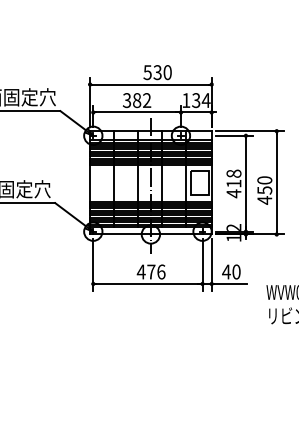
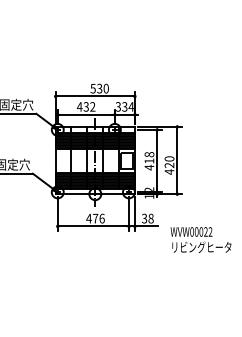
text: (131, 99) -> (82, 106), 382 -> 432
text: (186, 99) -> (118, 106), 134 -> 334
text: (264, 188) -> (169, 164), 450 -> 420
text: (230, 271) -> (147, 218), 40 -> 38

